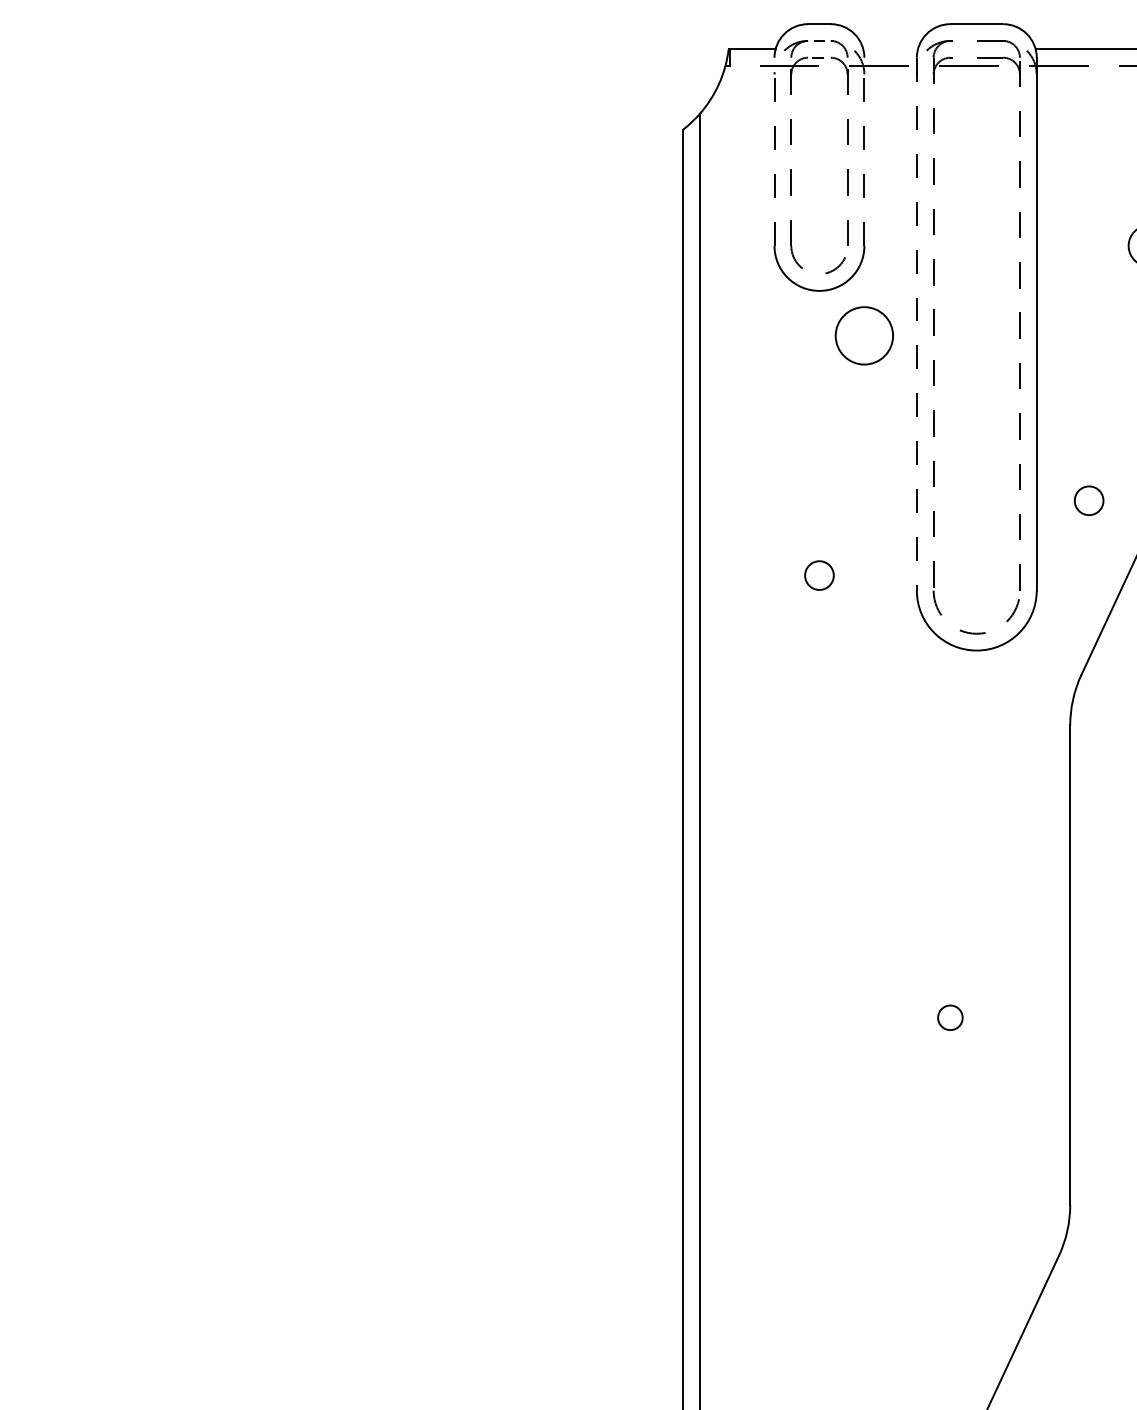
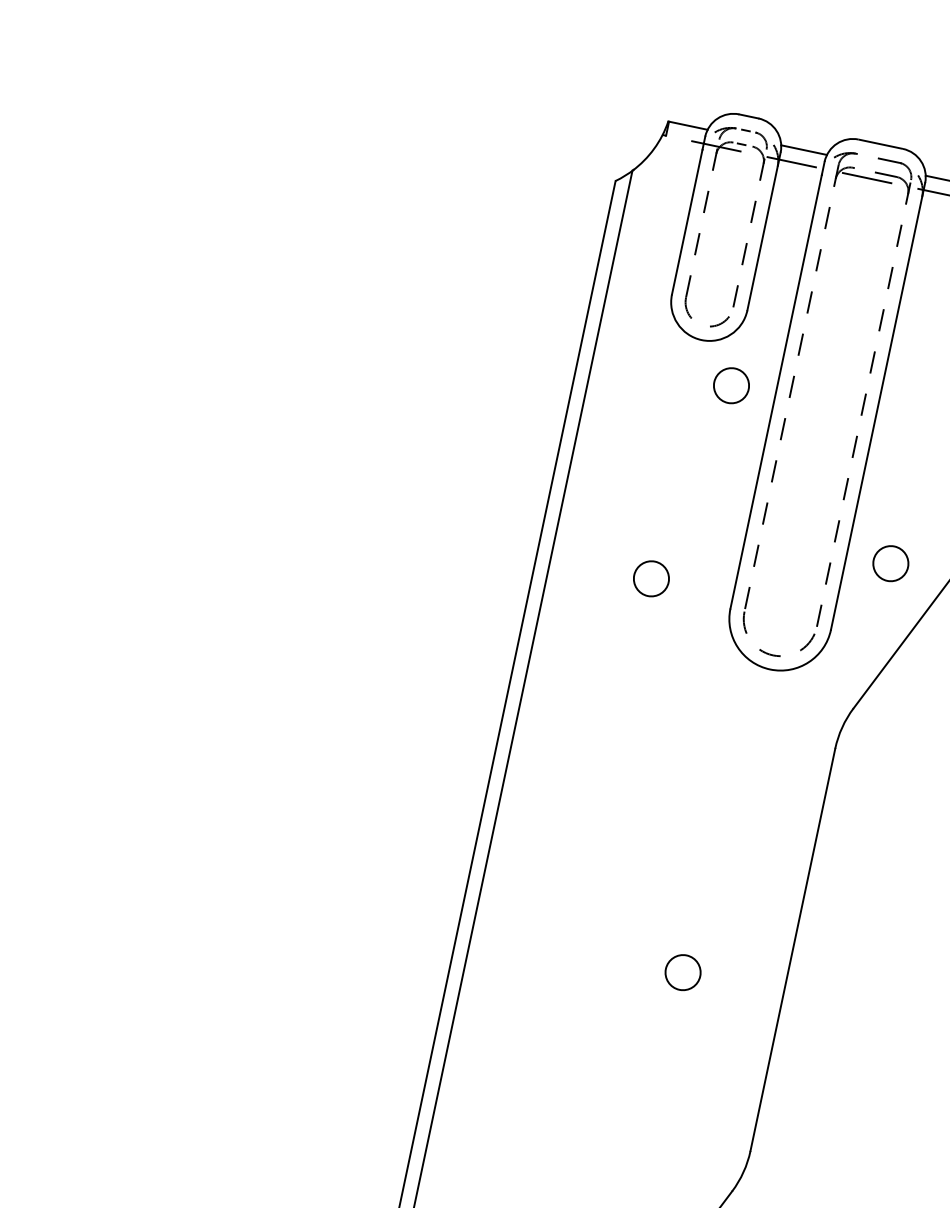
line: (890, 49) -> (803, 150), added
line: (774, 151) -> (688, 215), dashed -> solid
line: (864, 151) -> (764, 231), dashed -> solid
line: (916, 324) -> (777, 385), dashed -> solid
circle: (863, 335) -> (730, 385), size x0.71
circle: (1088, 500) -> (890, 563), size x1.43
circle: (819, 575) -> (651, 578), size x1.43
circle: (950, 1017) -> (683, 972), size x1.67

